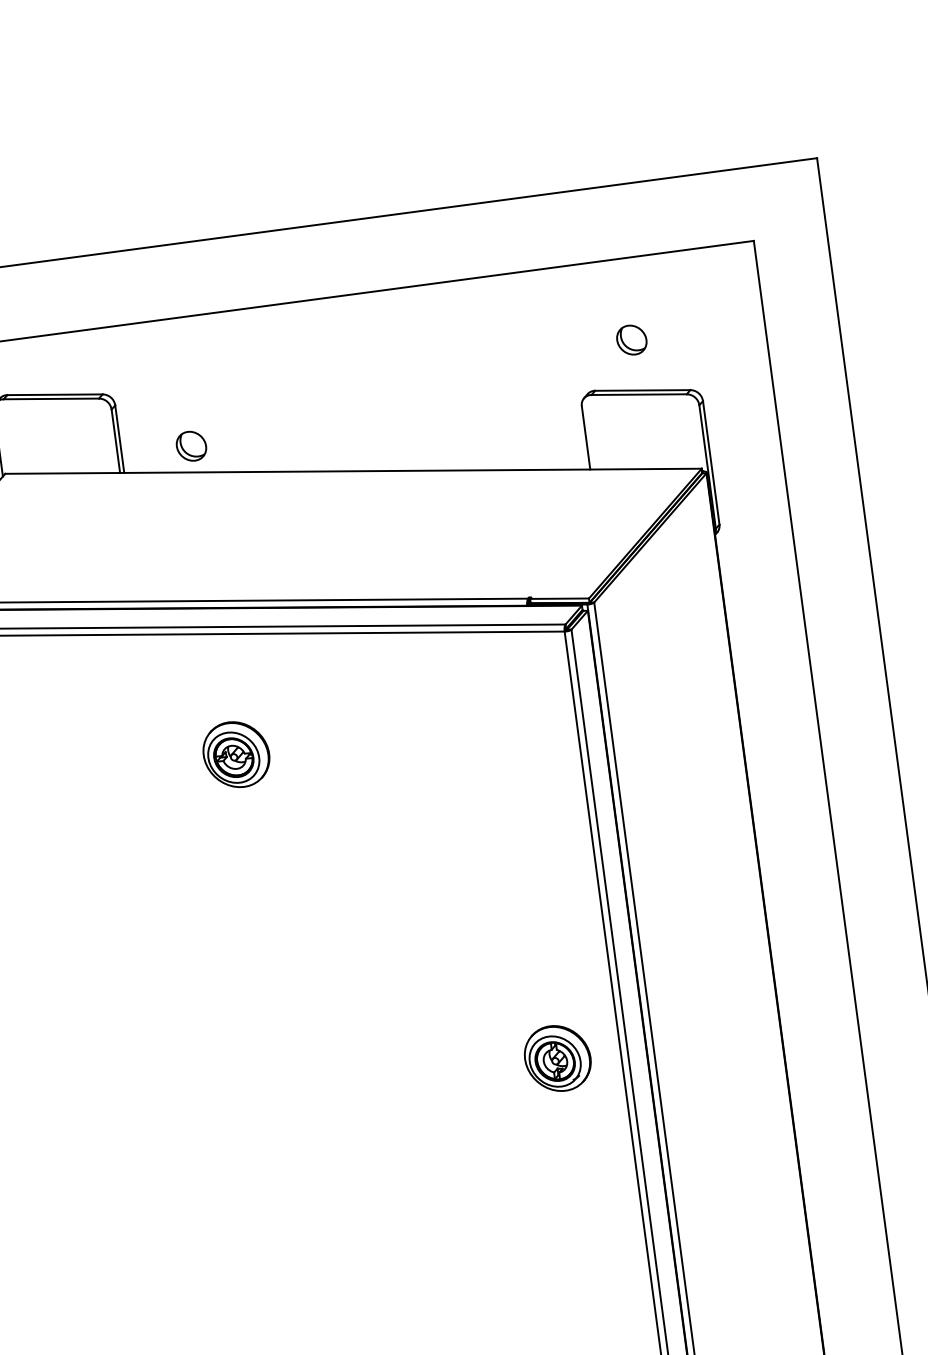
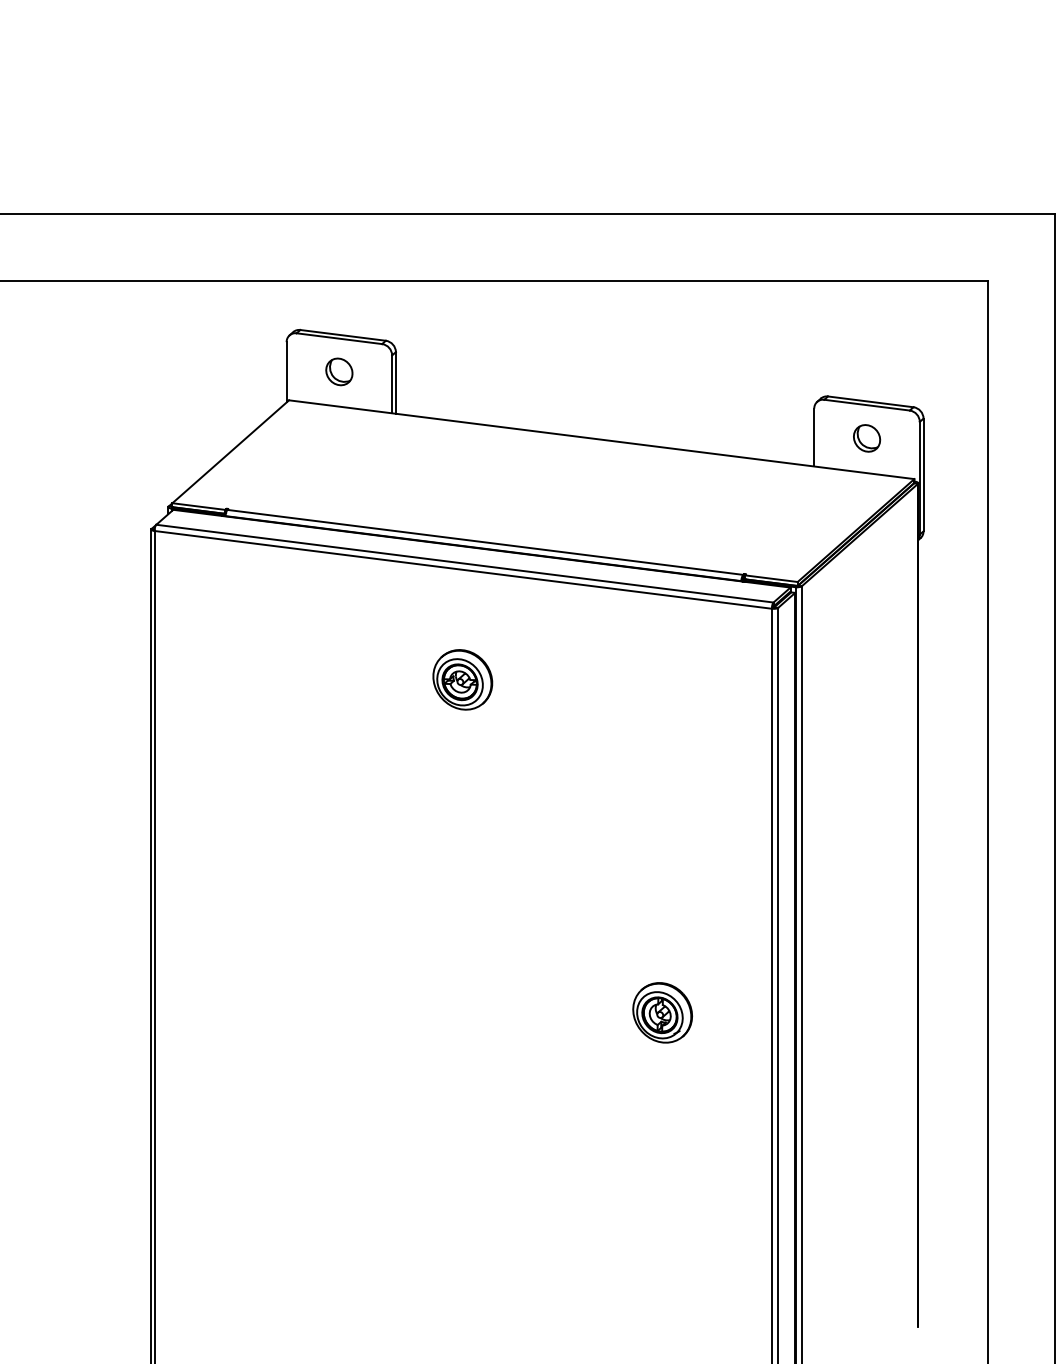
part: (632, 340) -> (867, 438), moved
part: (191, 445) -> (339, 371), moved
part: (557, 1058) -> (662, 1012), moved

